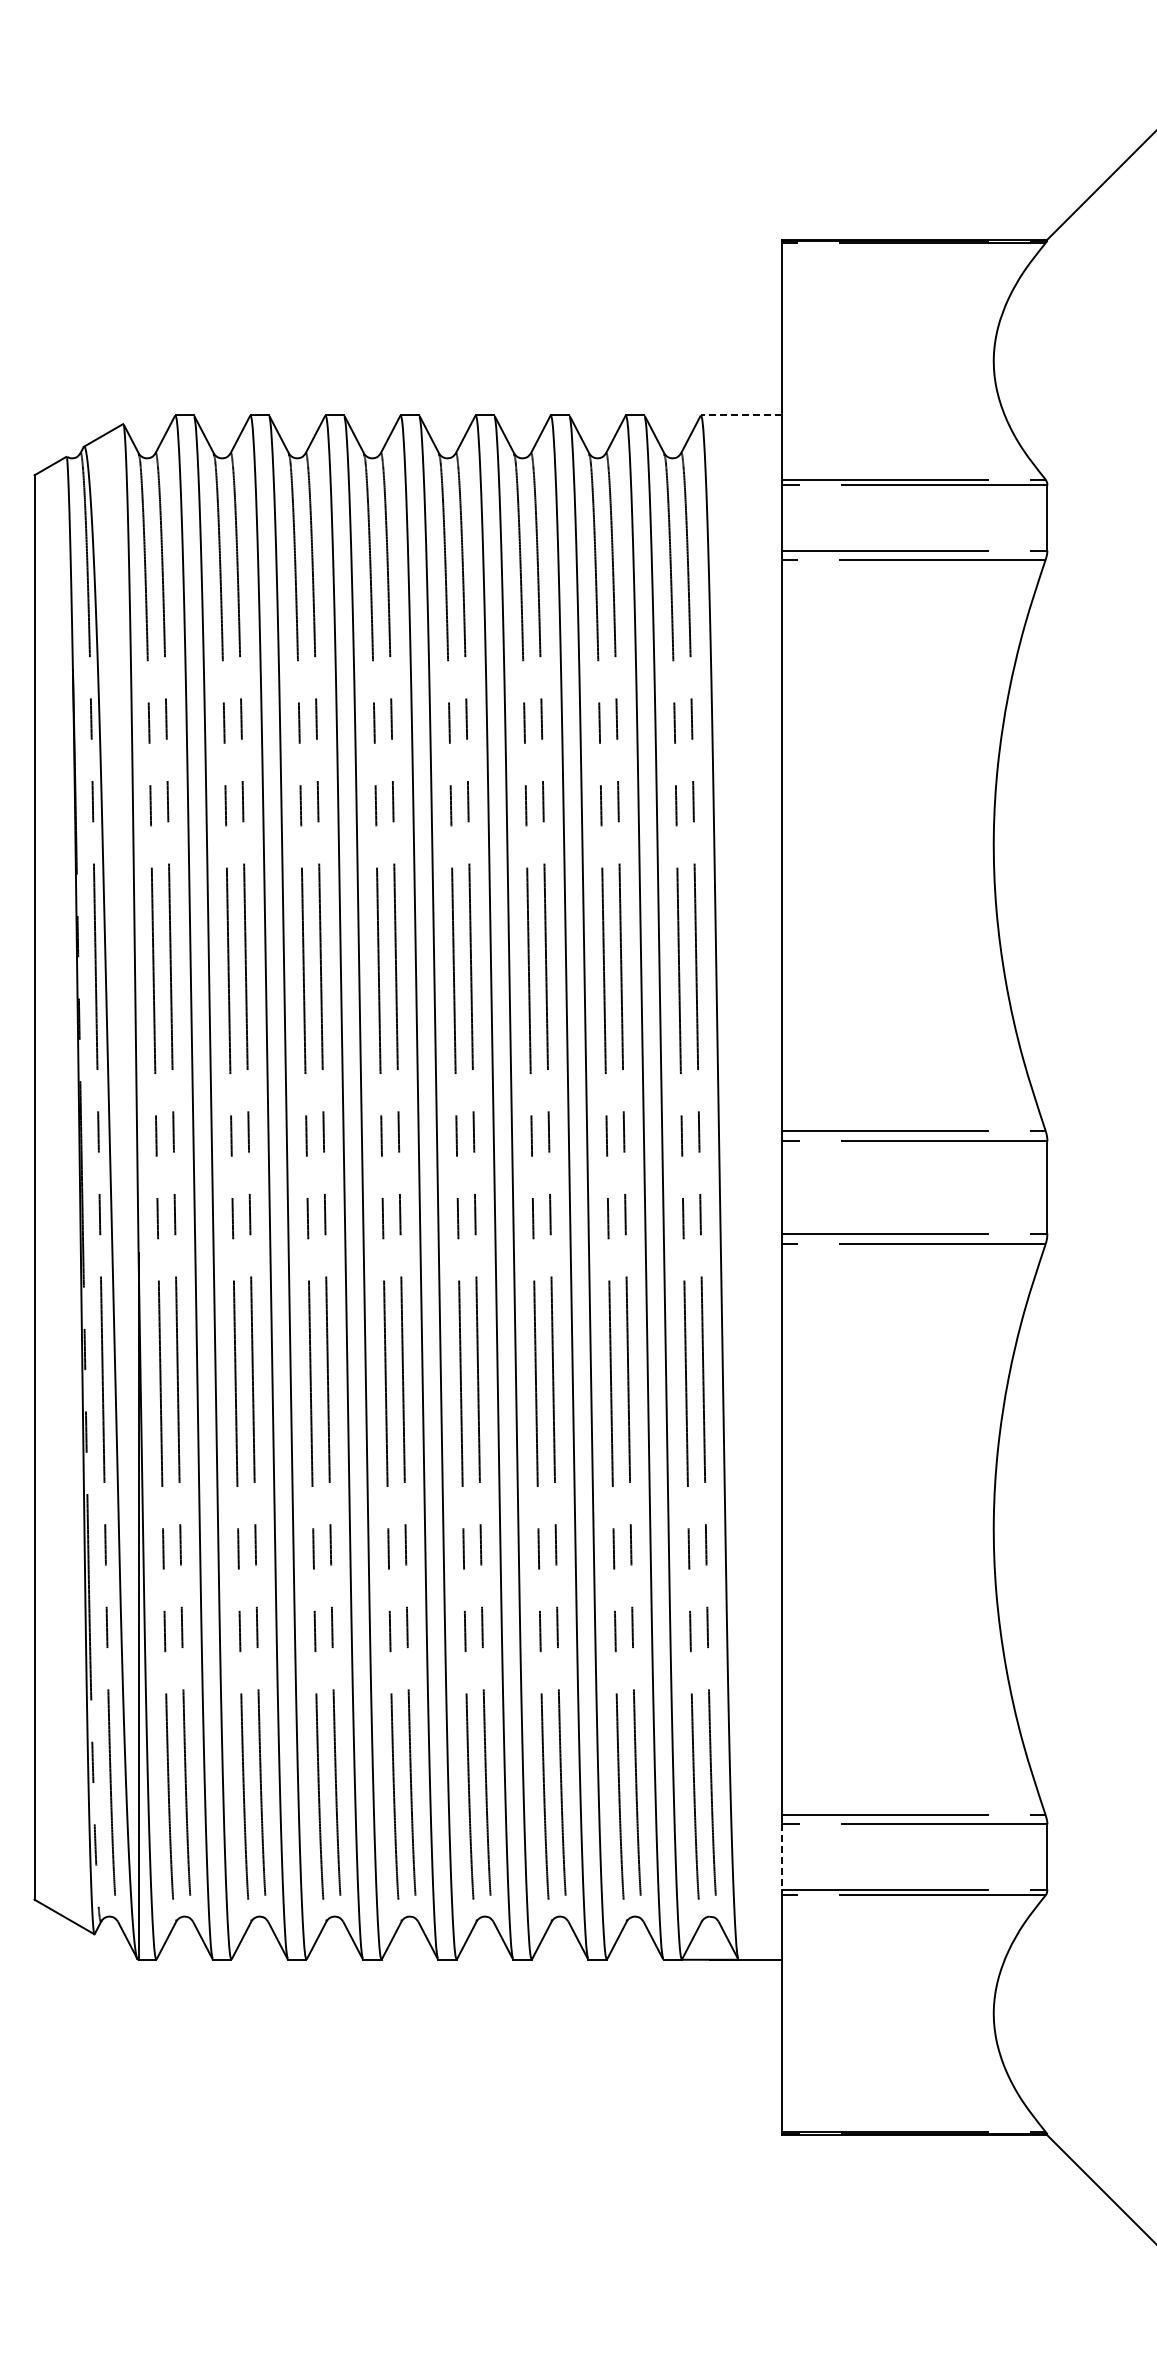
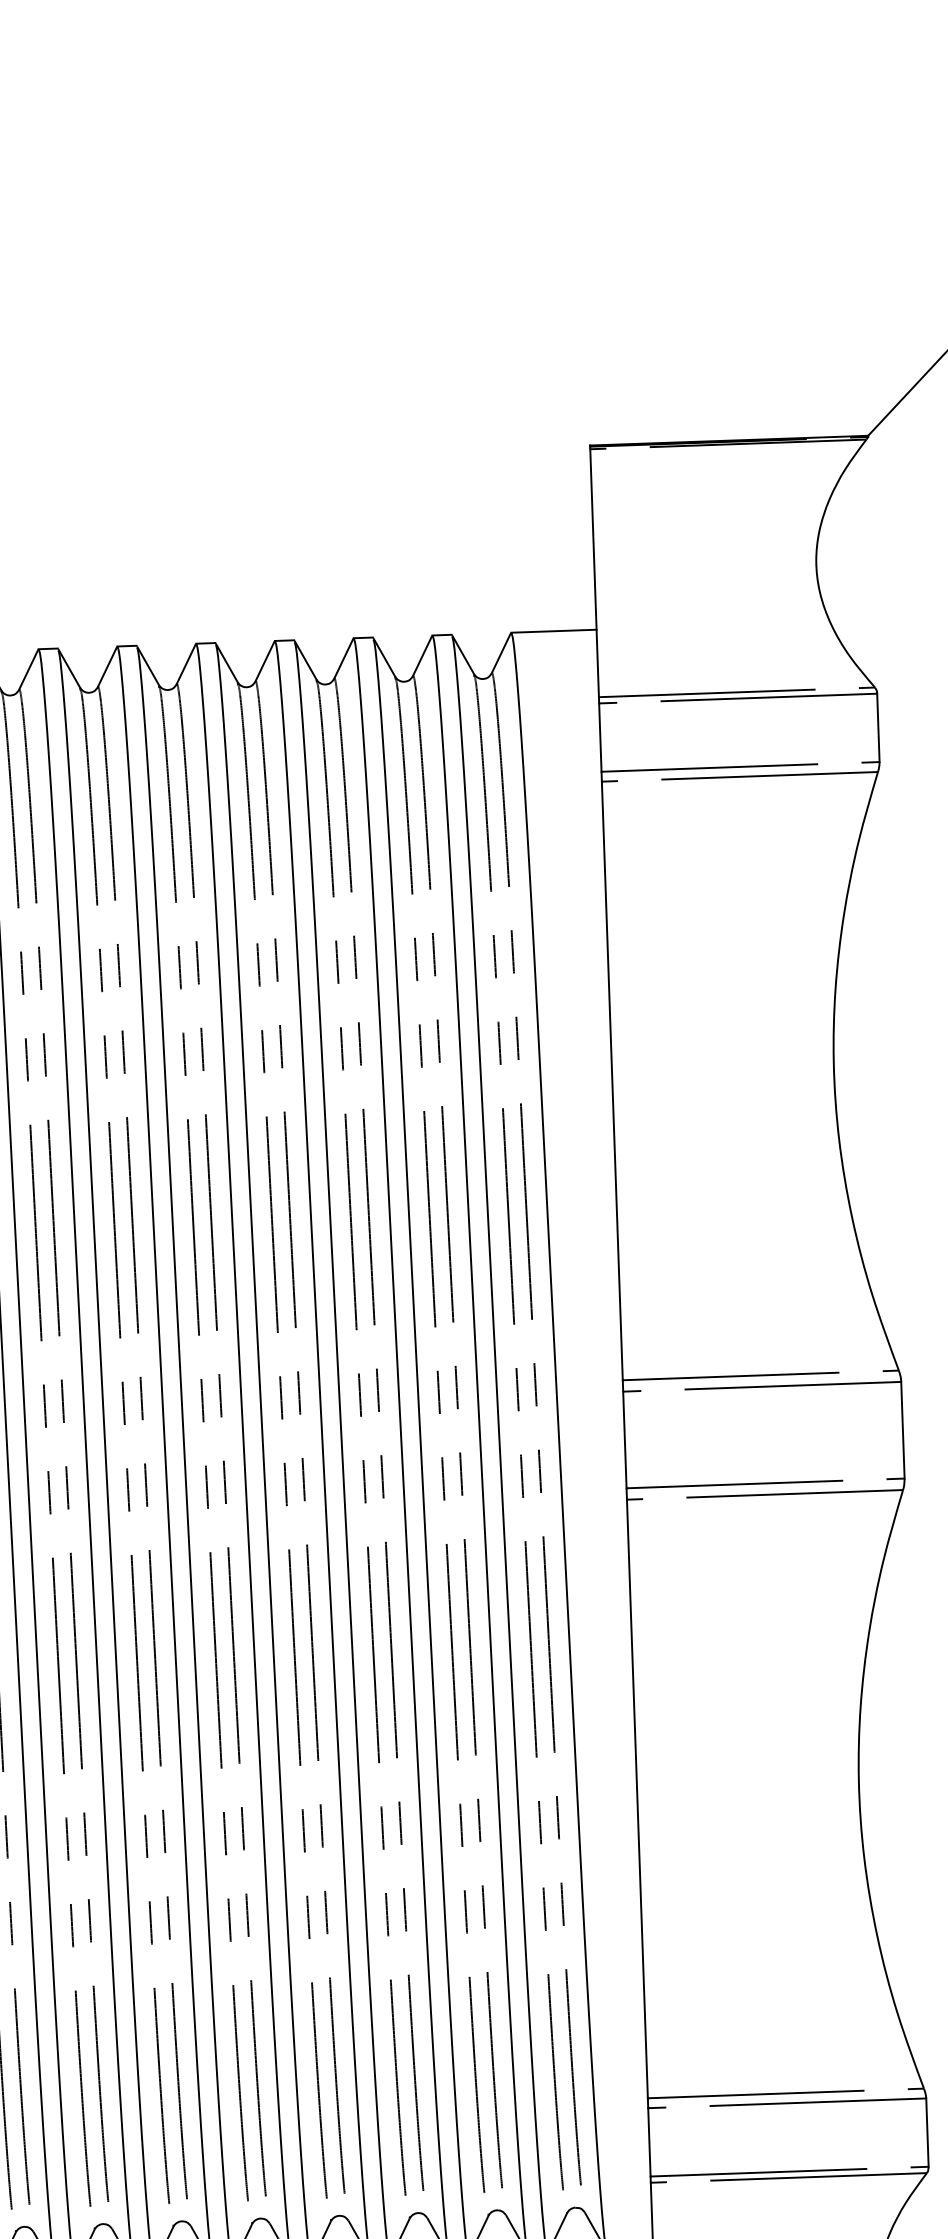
line: (741, 415) -> (553, 631), dashed -> solid
line: (782, 1856) -> (649, 2141), dashed -> solid

